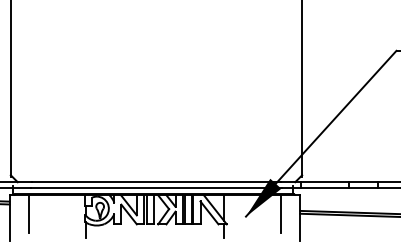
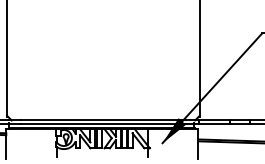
line: (28, 212) -> (18, 140), removed
line: (280, 212) -> (185, 140), removed

